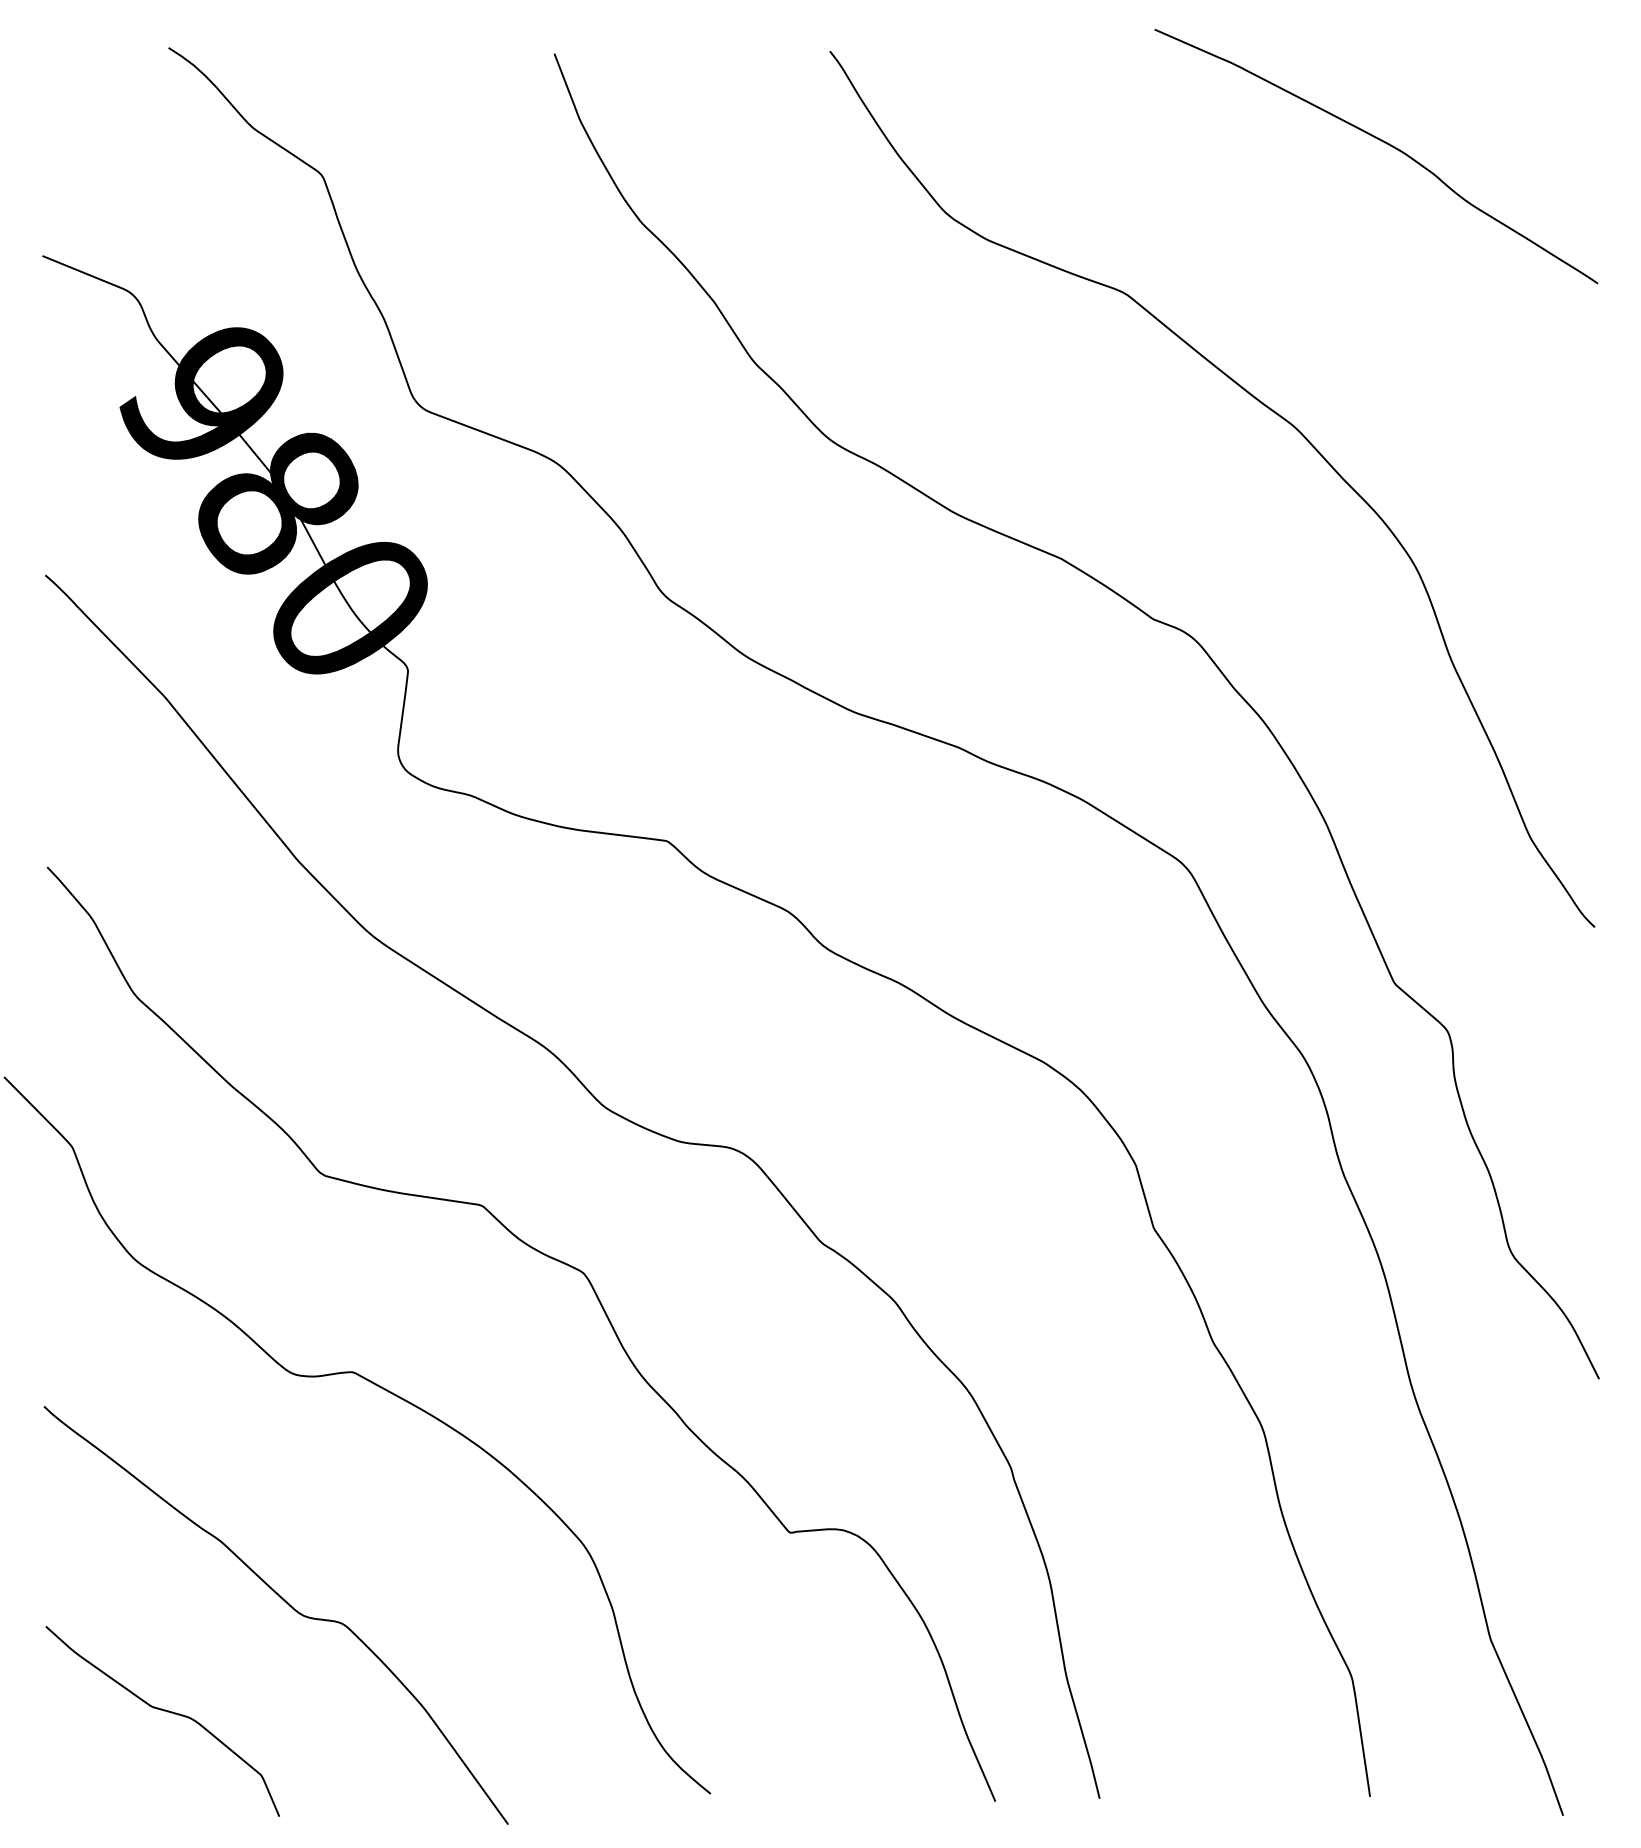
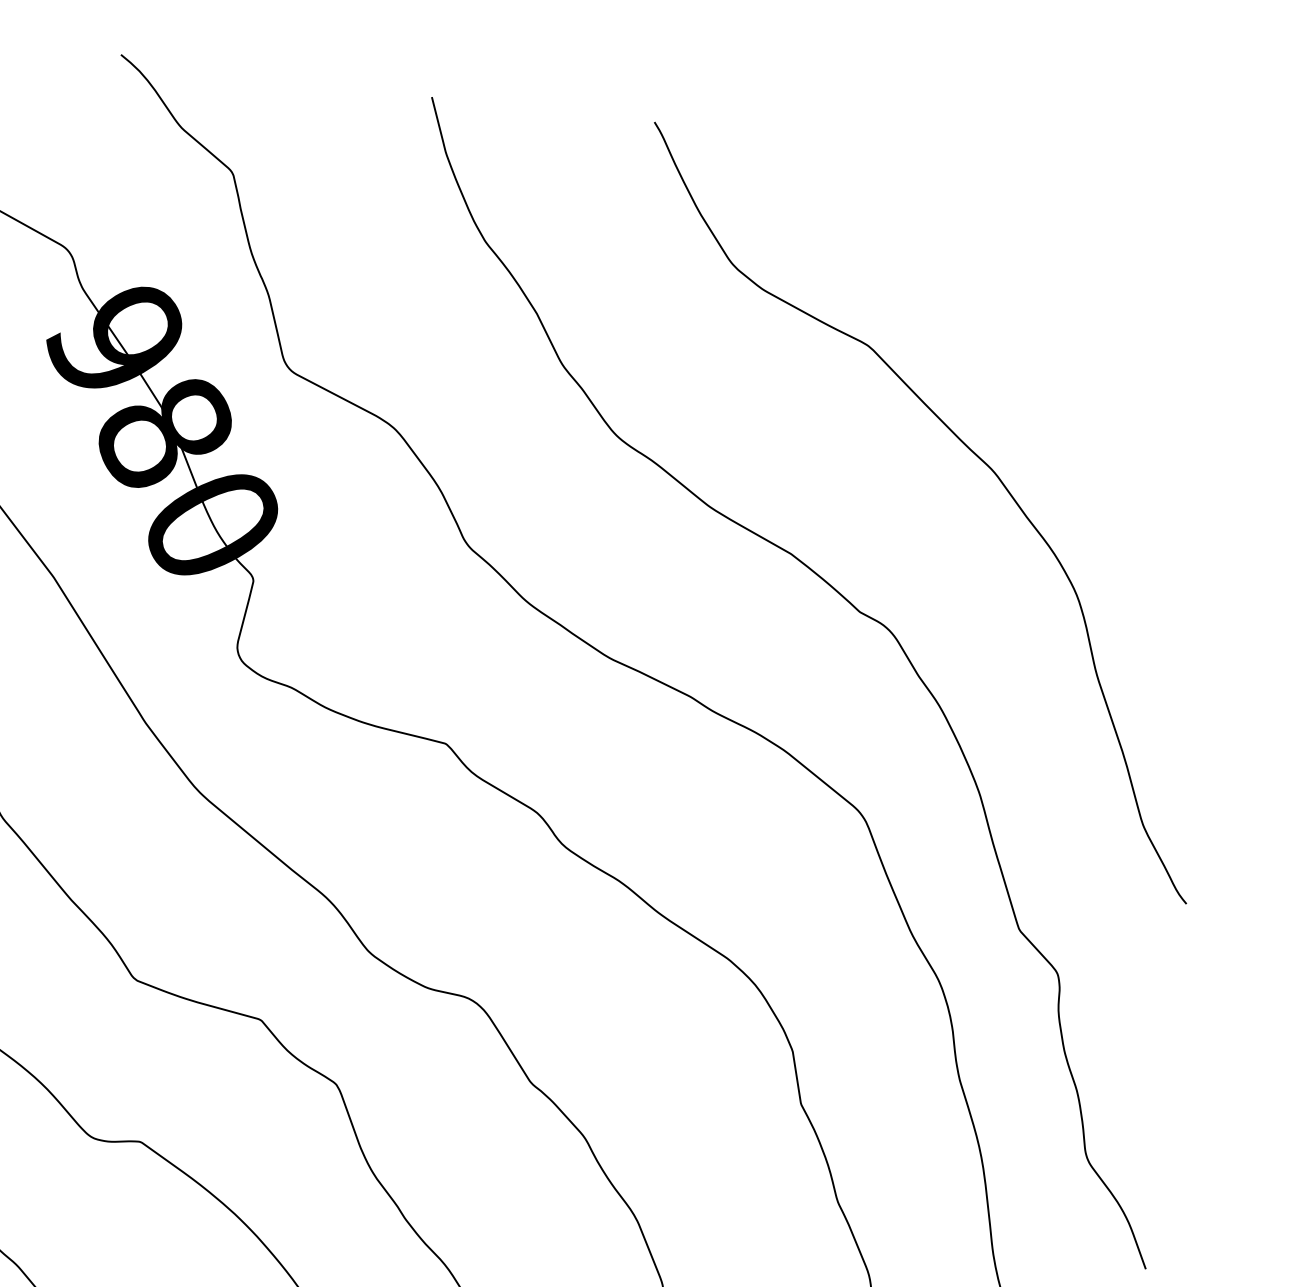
curve: (1386, 144) -> (1094, 251), removed

